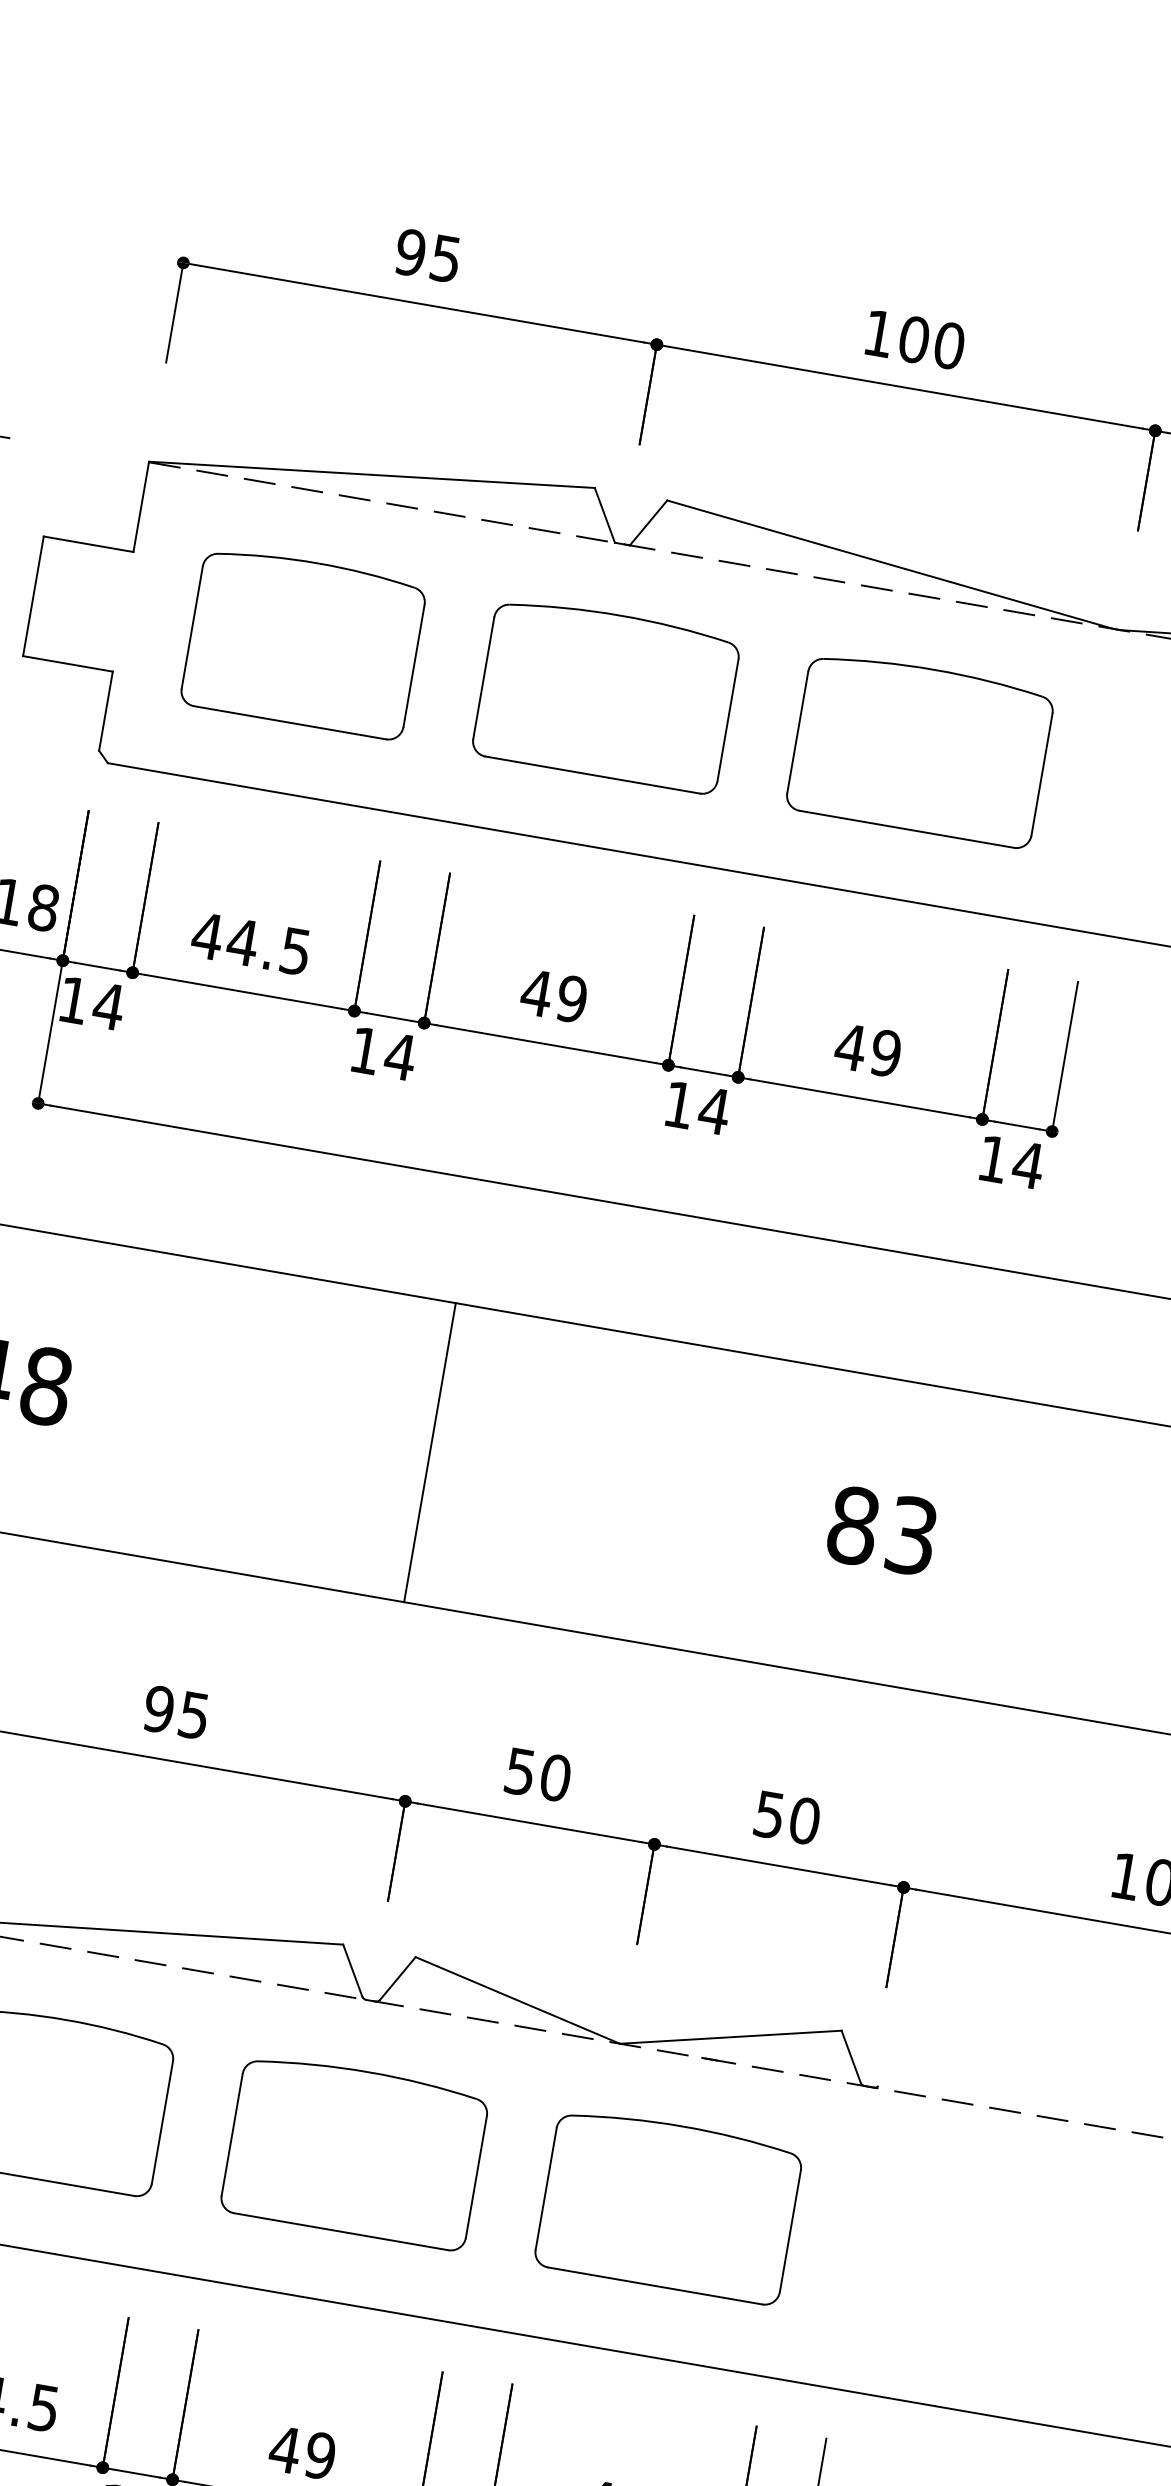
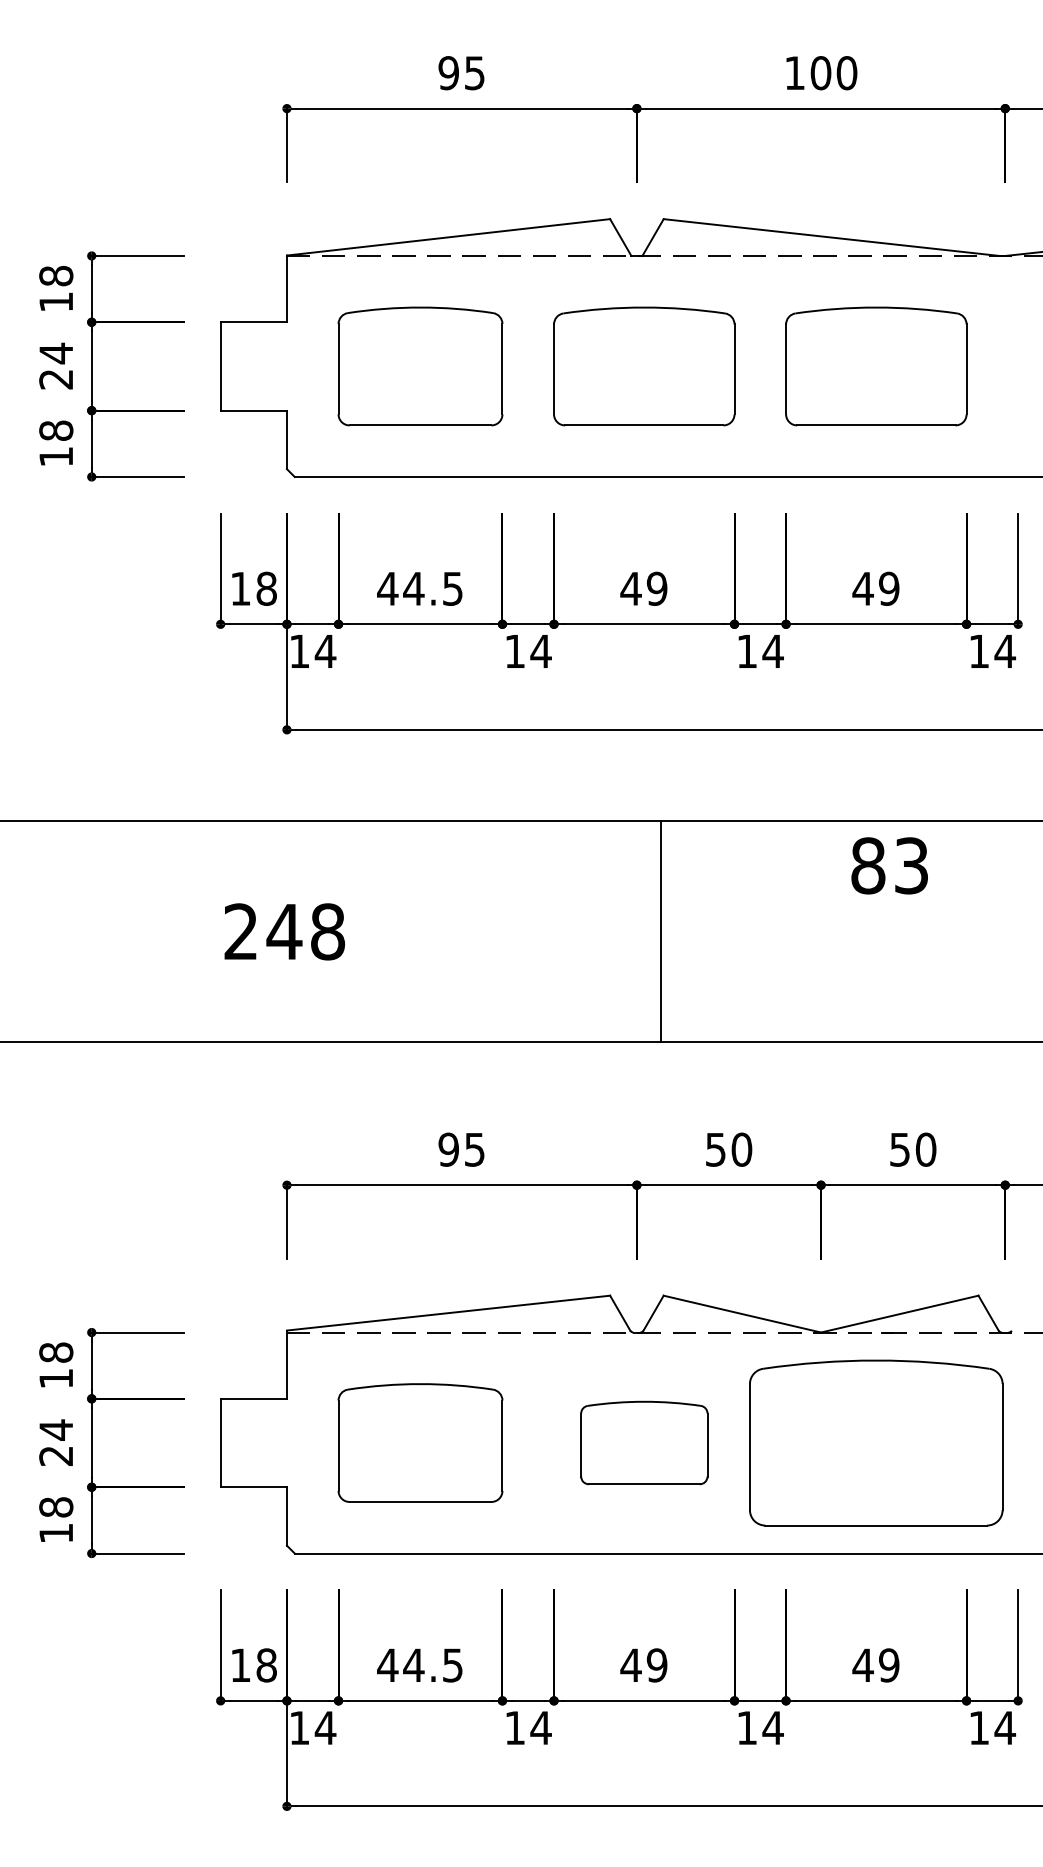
line: (430, 1452) -> (661, 931), moved
text: (882, 1530) -> (889, 865), moved
part: (355, 2151) -> (644, 1442), size x0.7
part: (669, 2205) -> (876, 1442), size x1.4

